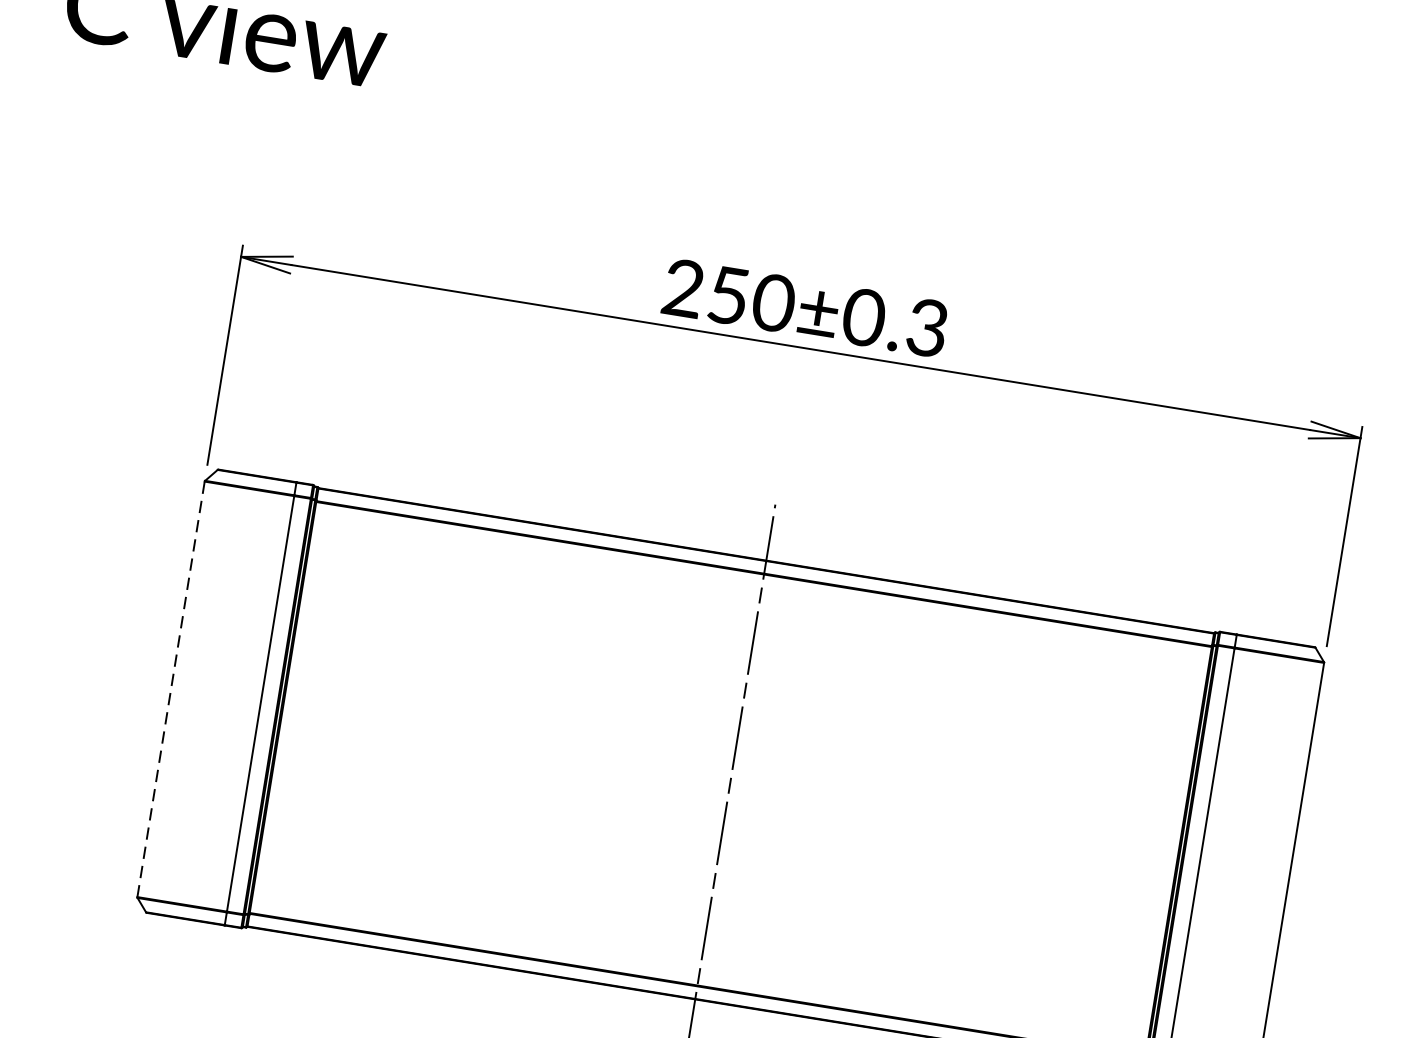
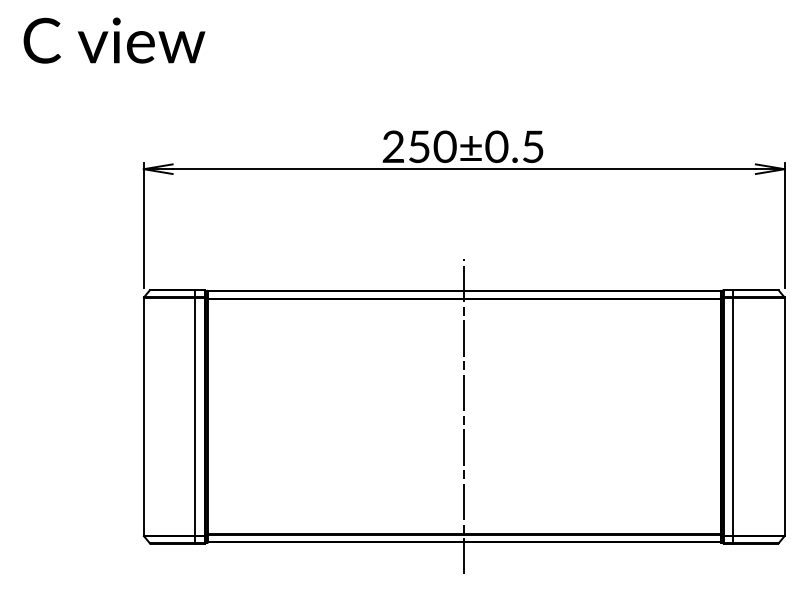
text: (926, 327) -> (532, 146), 250±0.3 -> 250±0.5
line: (170, 688) -> (143, 416), dashed -> solid

